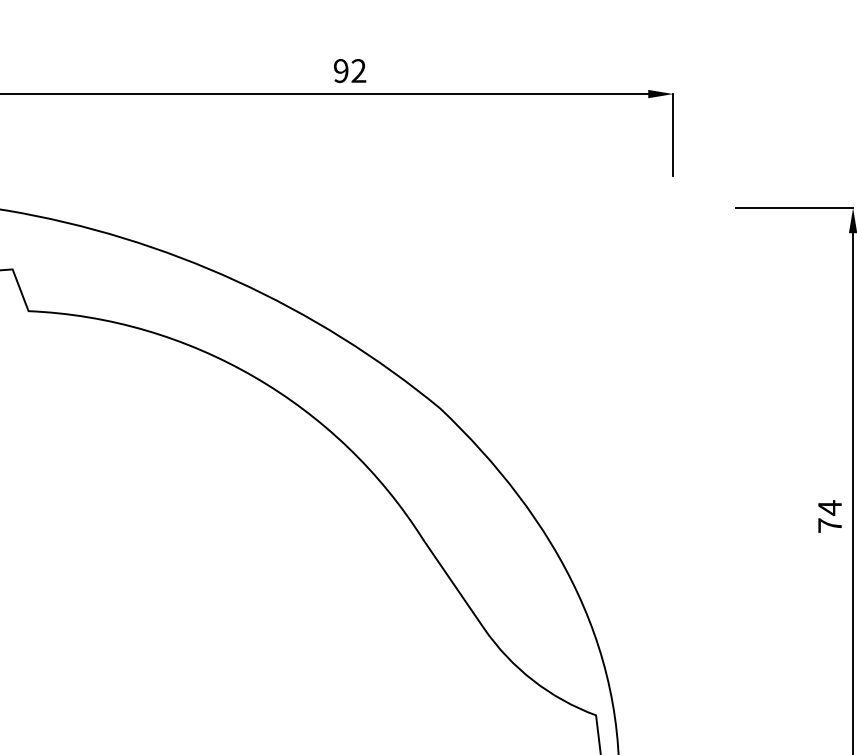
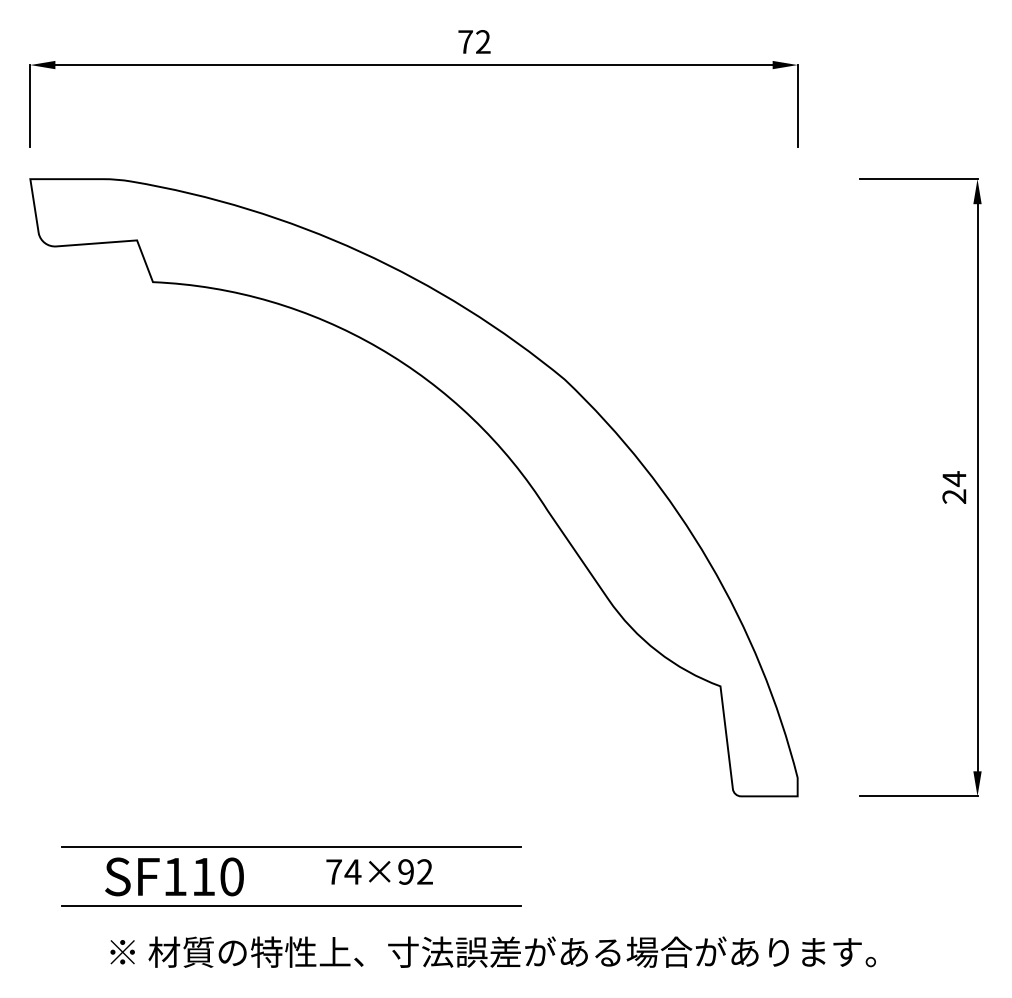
text: (341, 70) -> (465, 41), 92 -> 72
text: (830, 525) -> (954, 496), 74 -> 24

